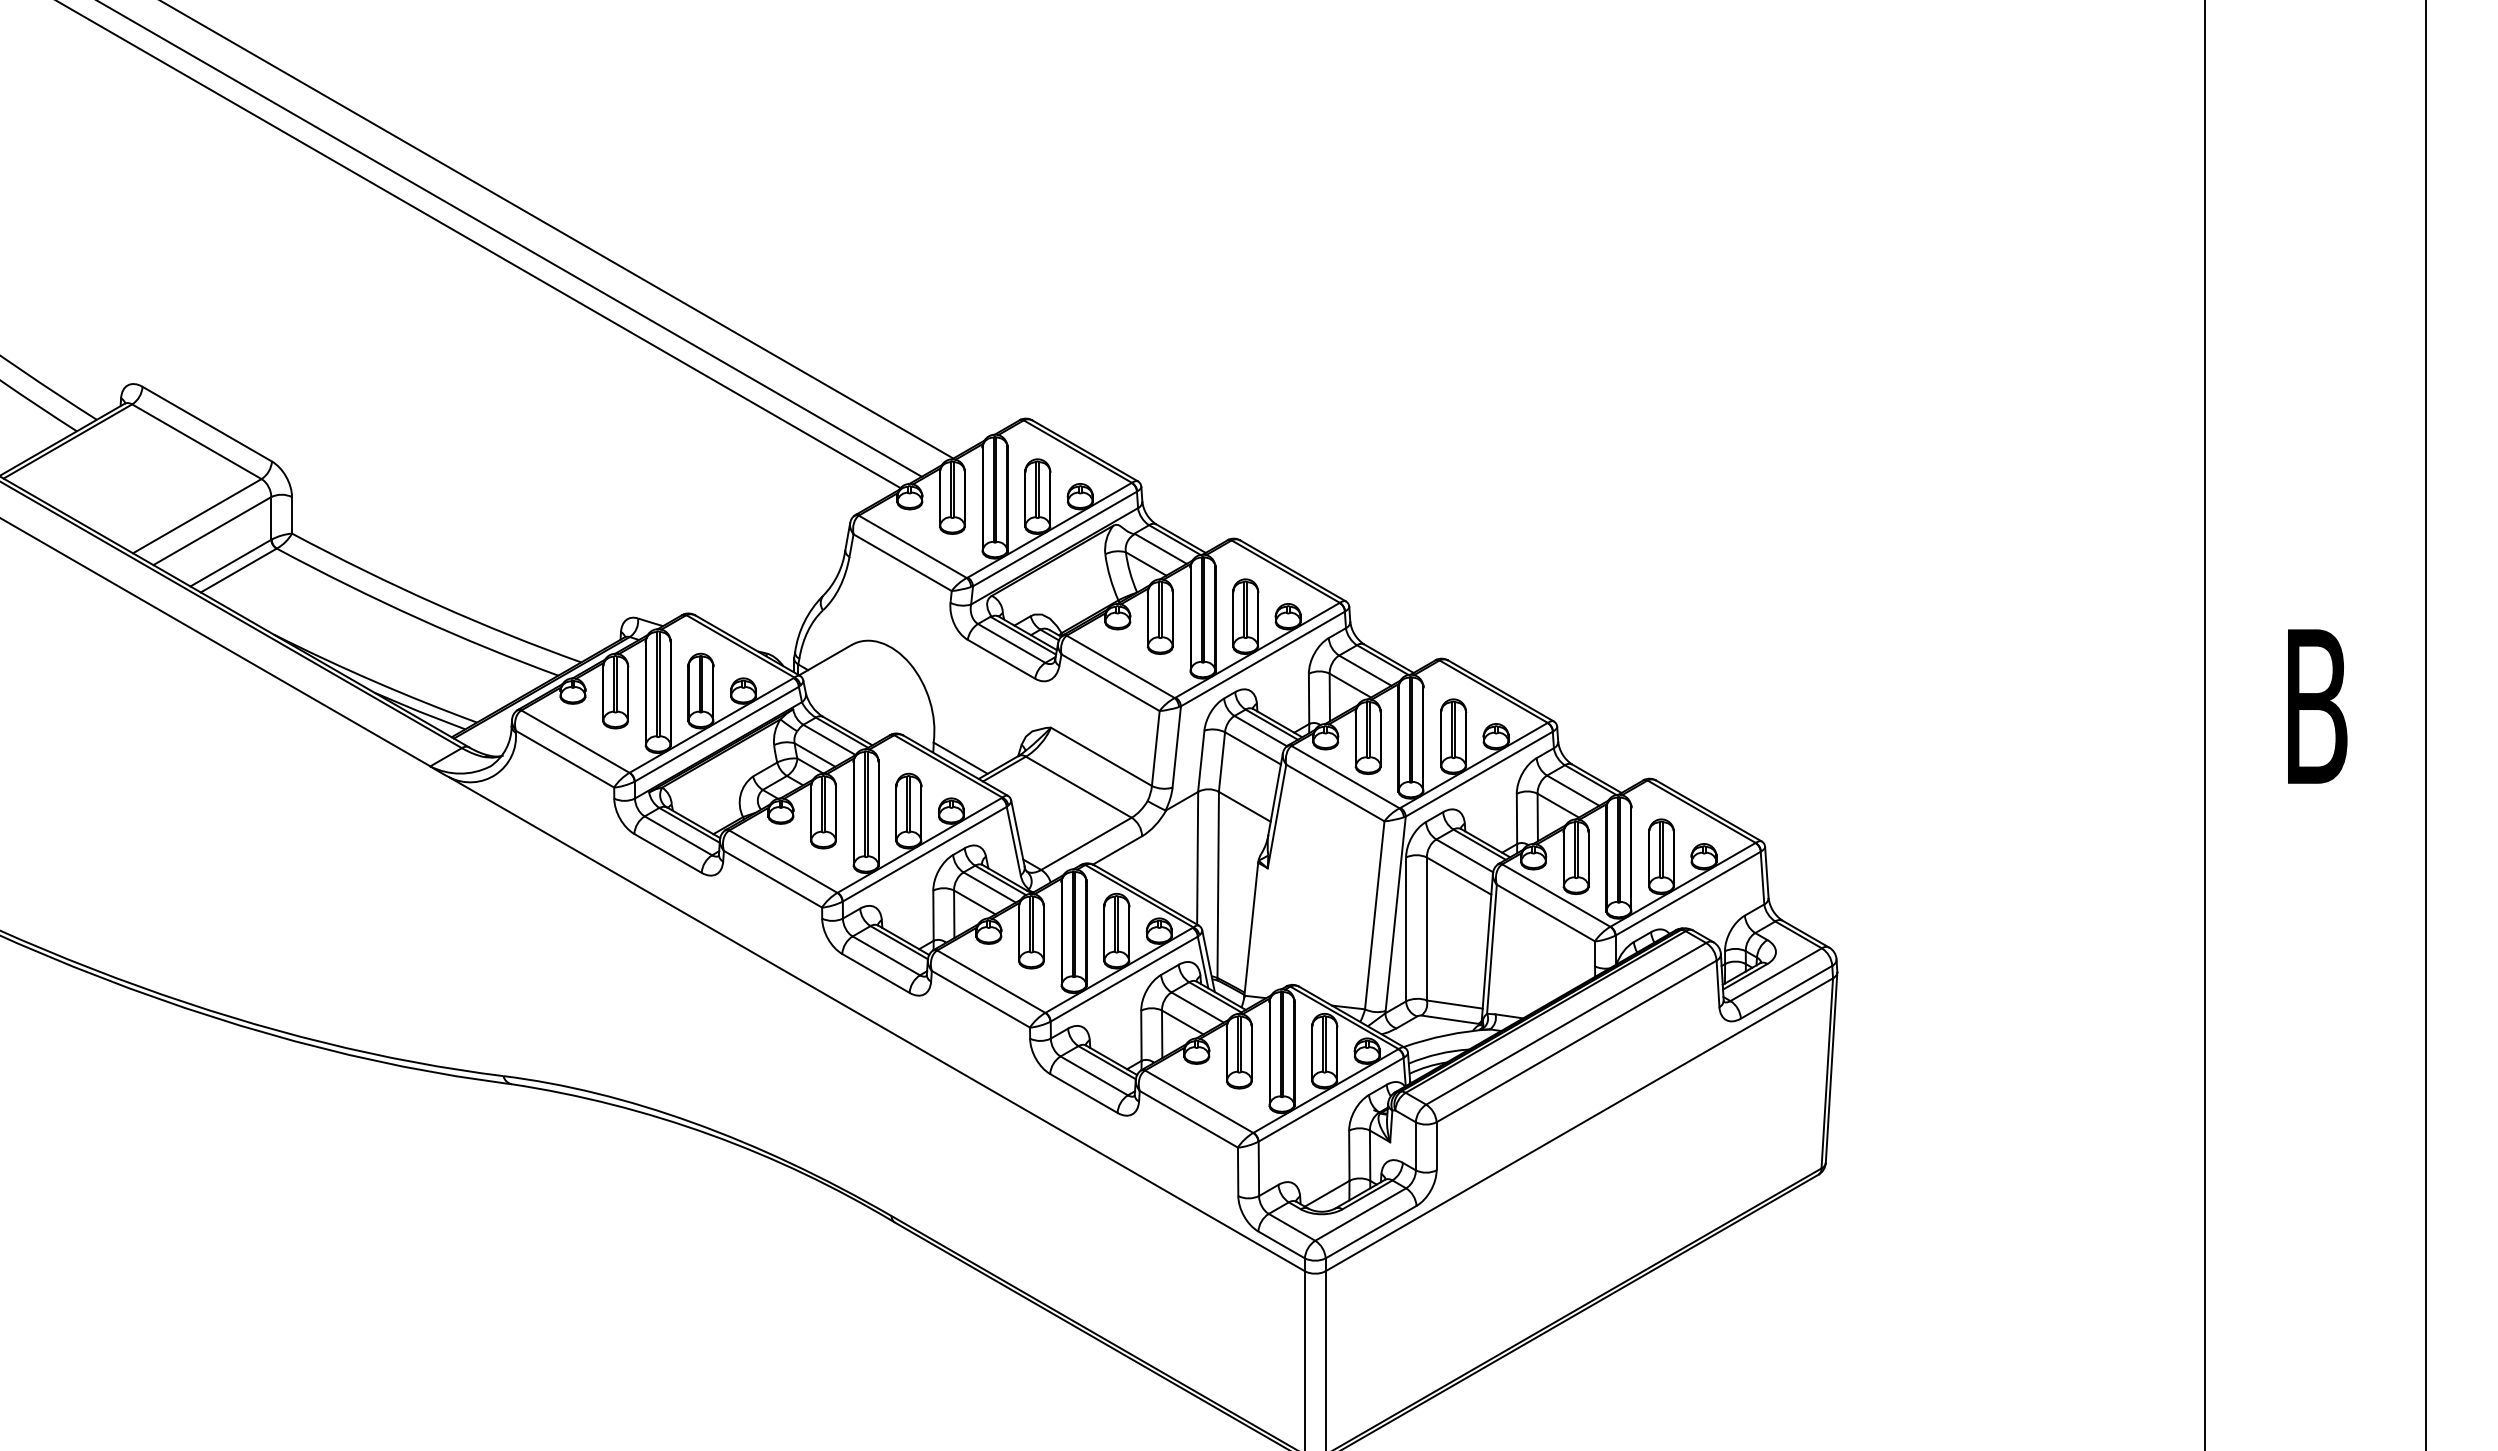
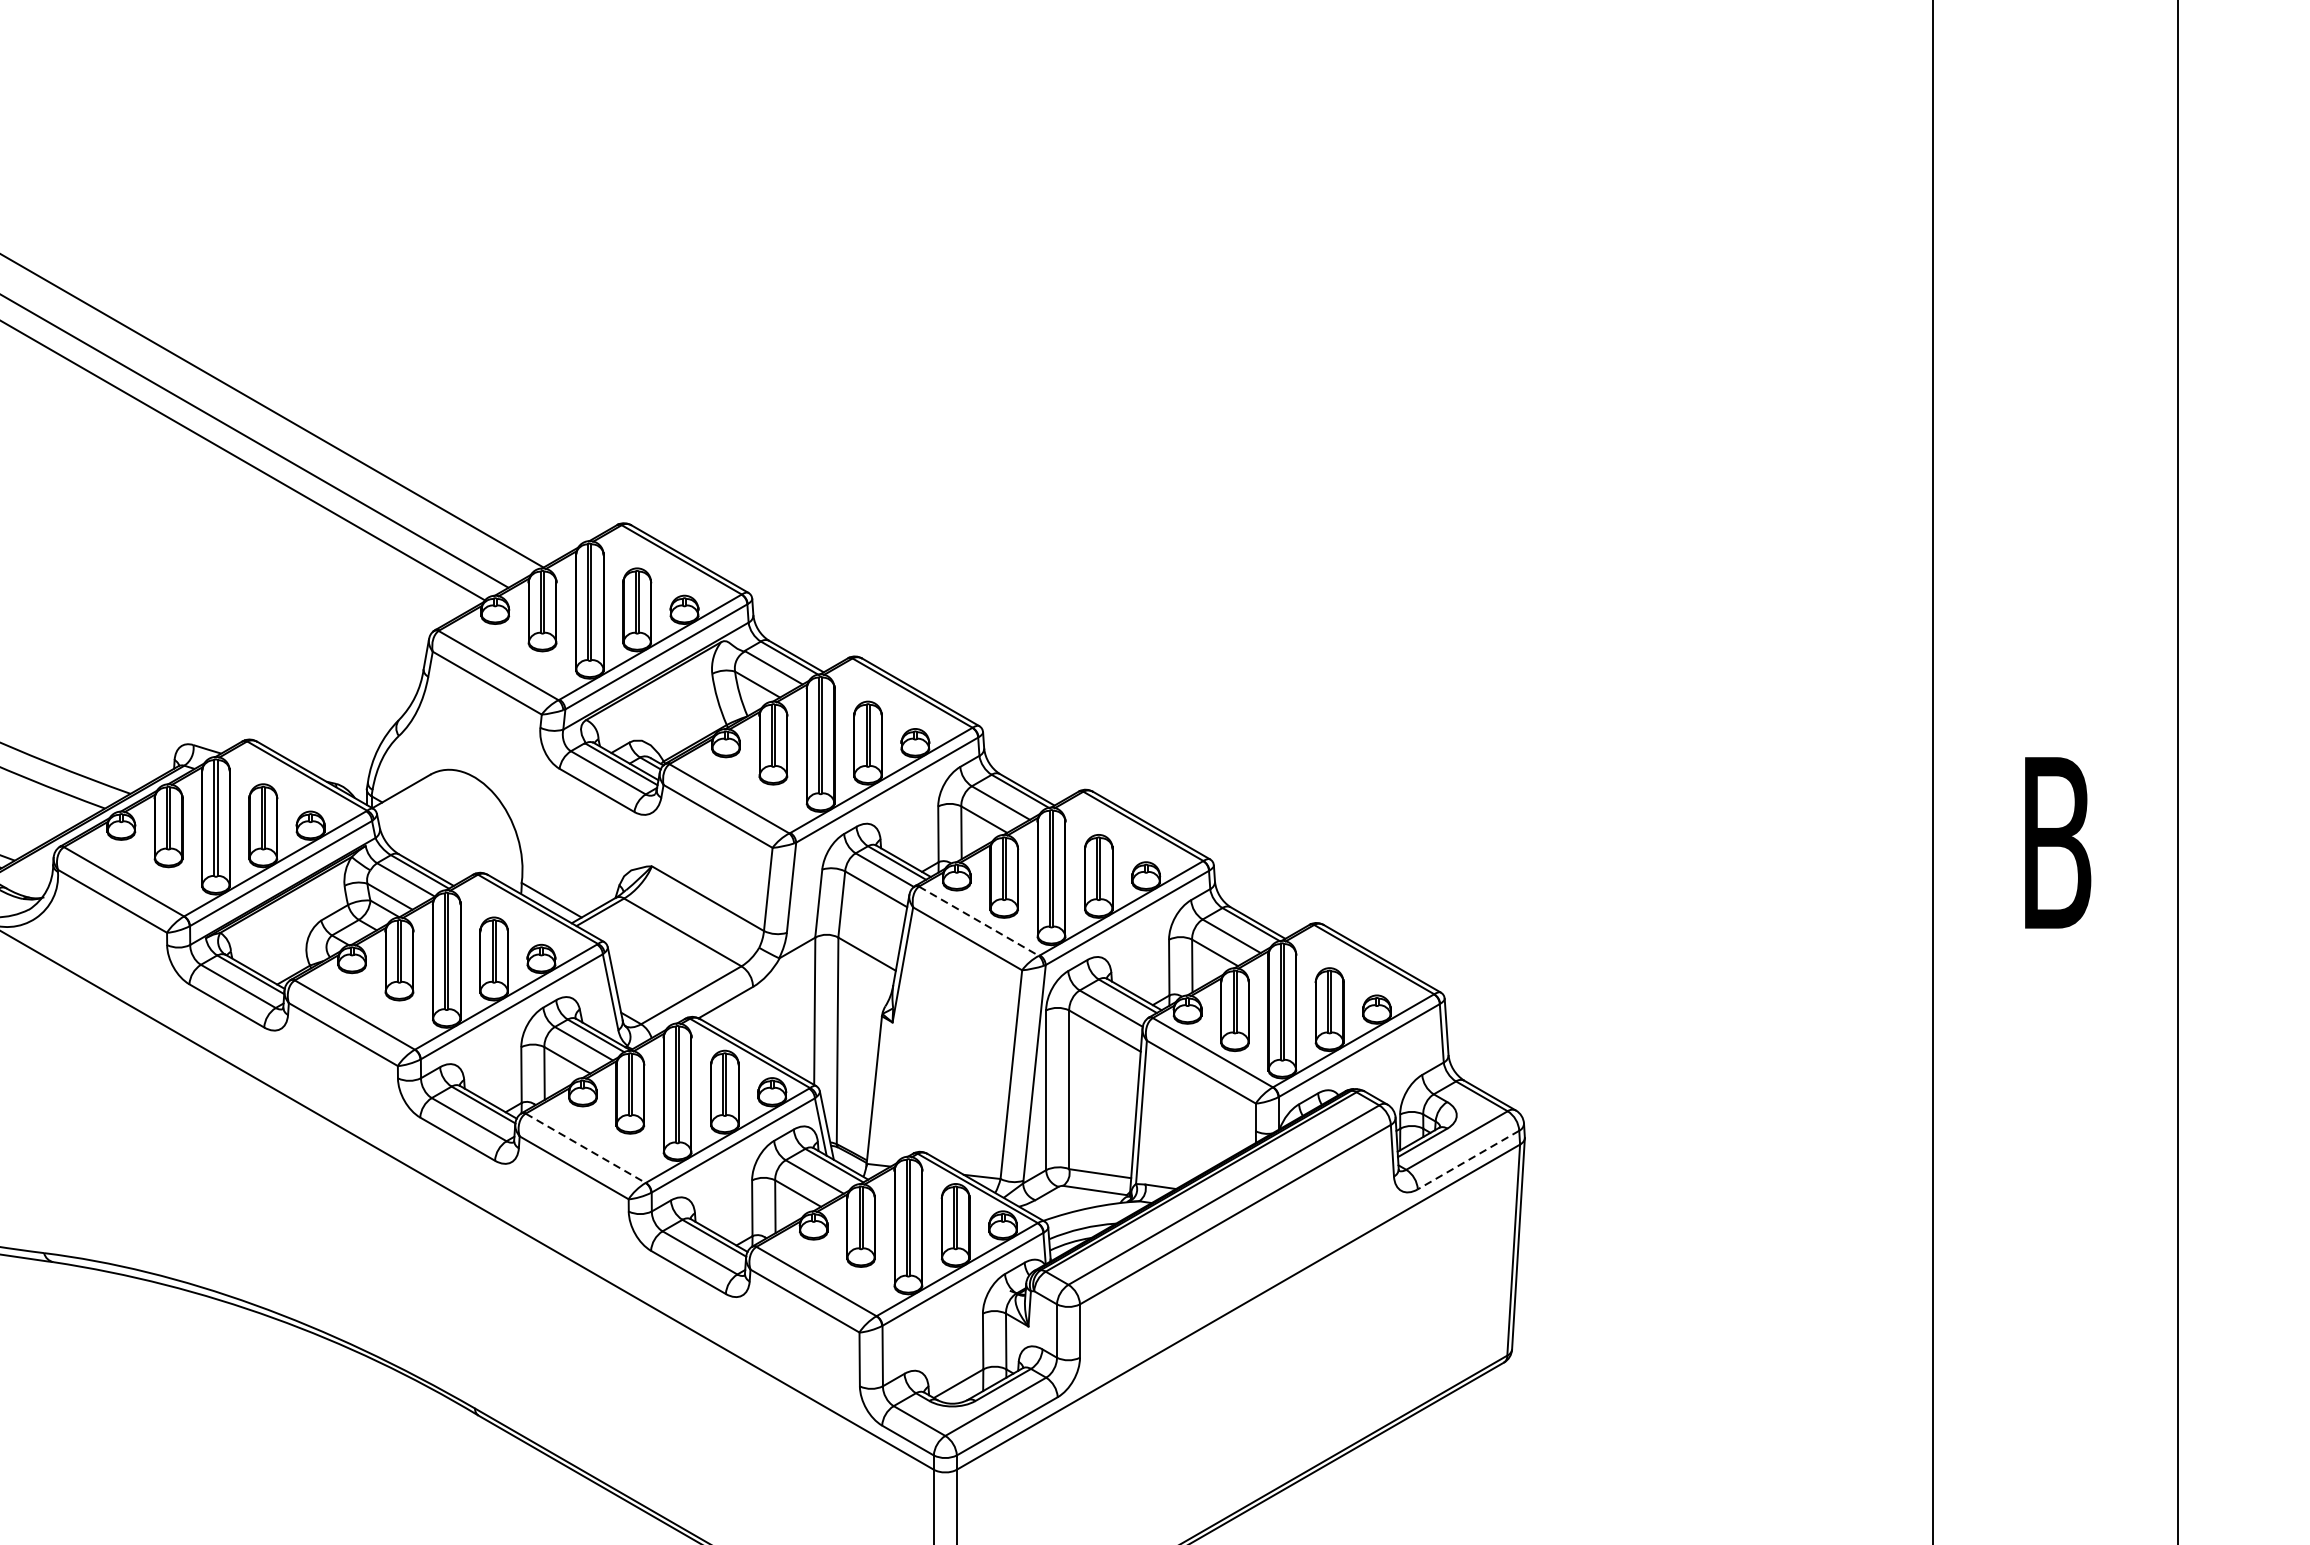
line: (1346, 777) -> (979, 921), solid -> dashed
line: (991, 981) -> (585, 1148), solid -> dashed
line: (1786, 992) -> (1468, 1160), solid -> dashed

